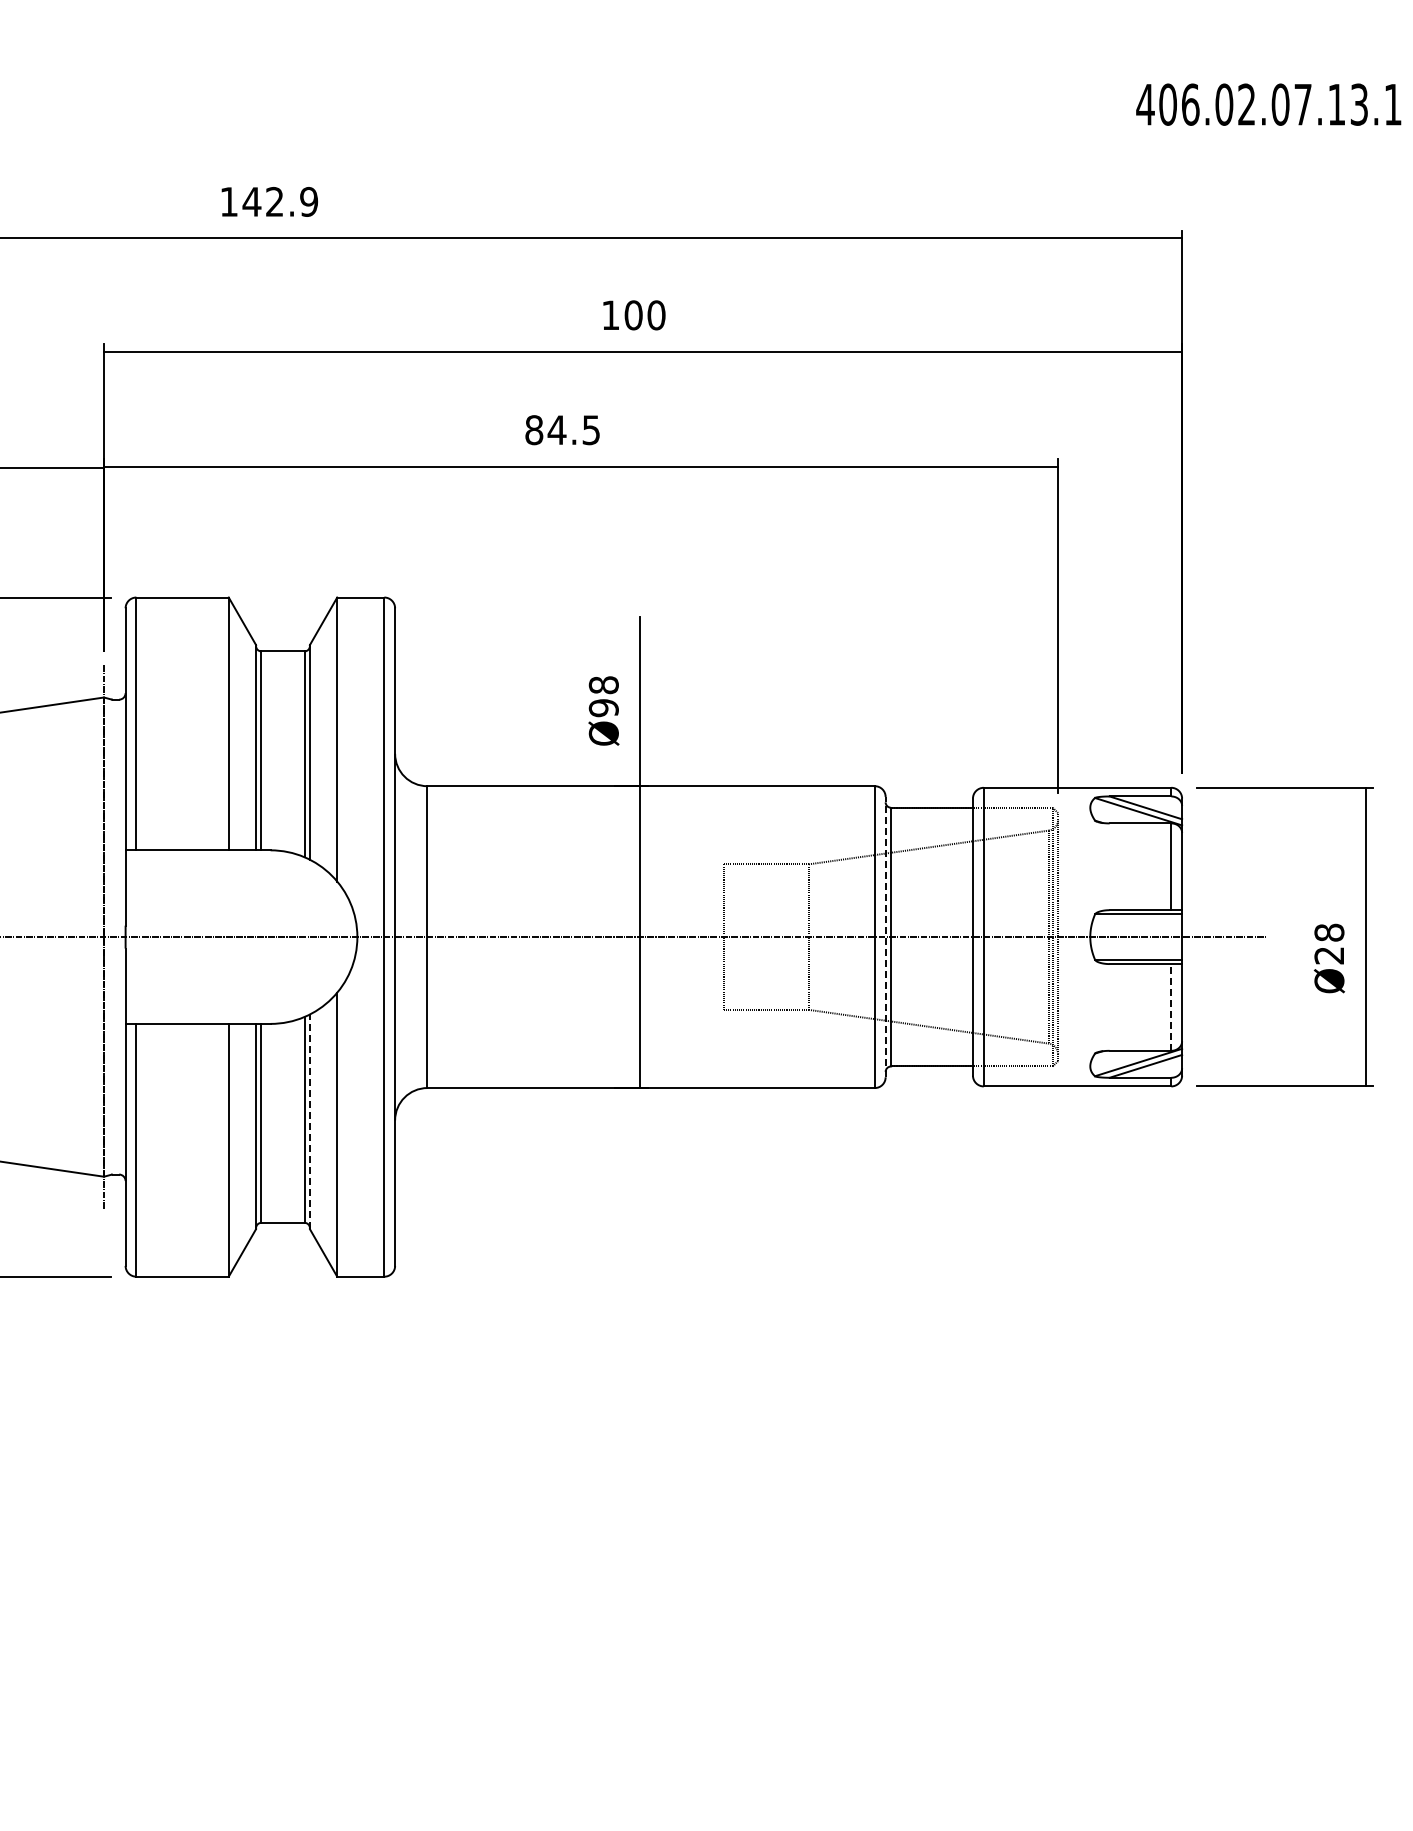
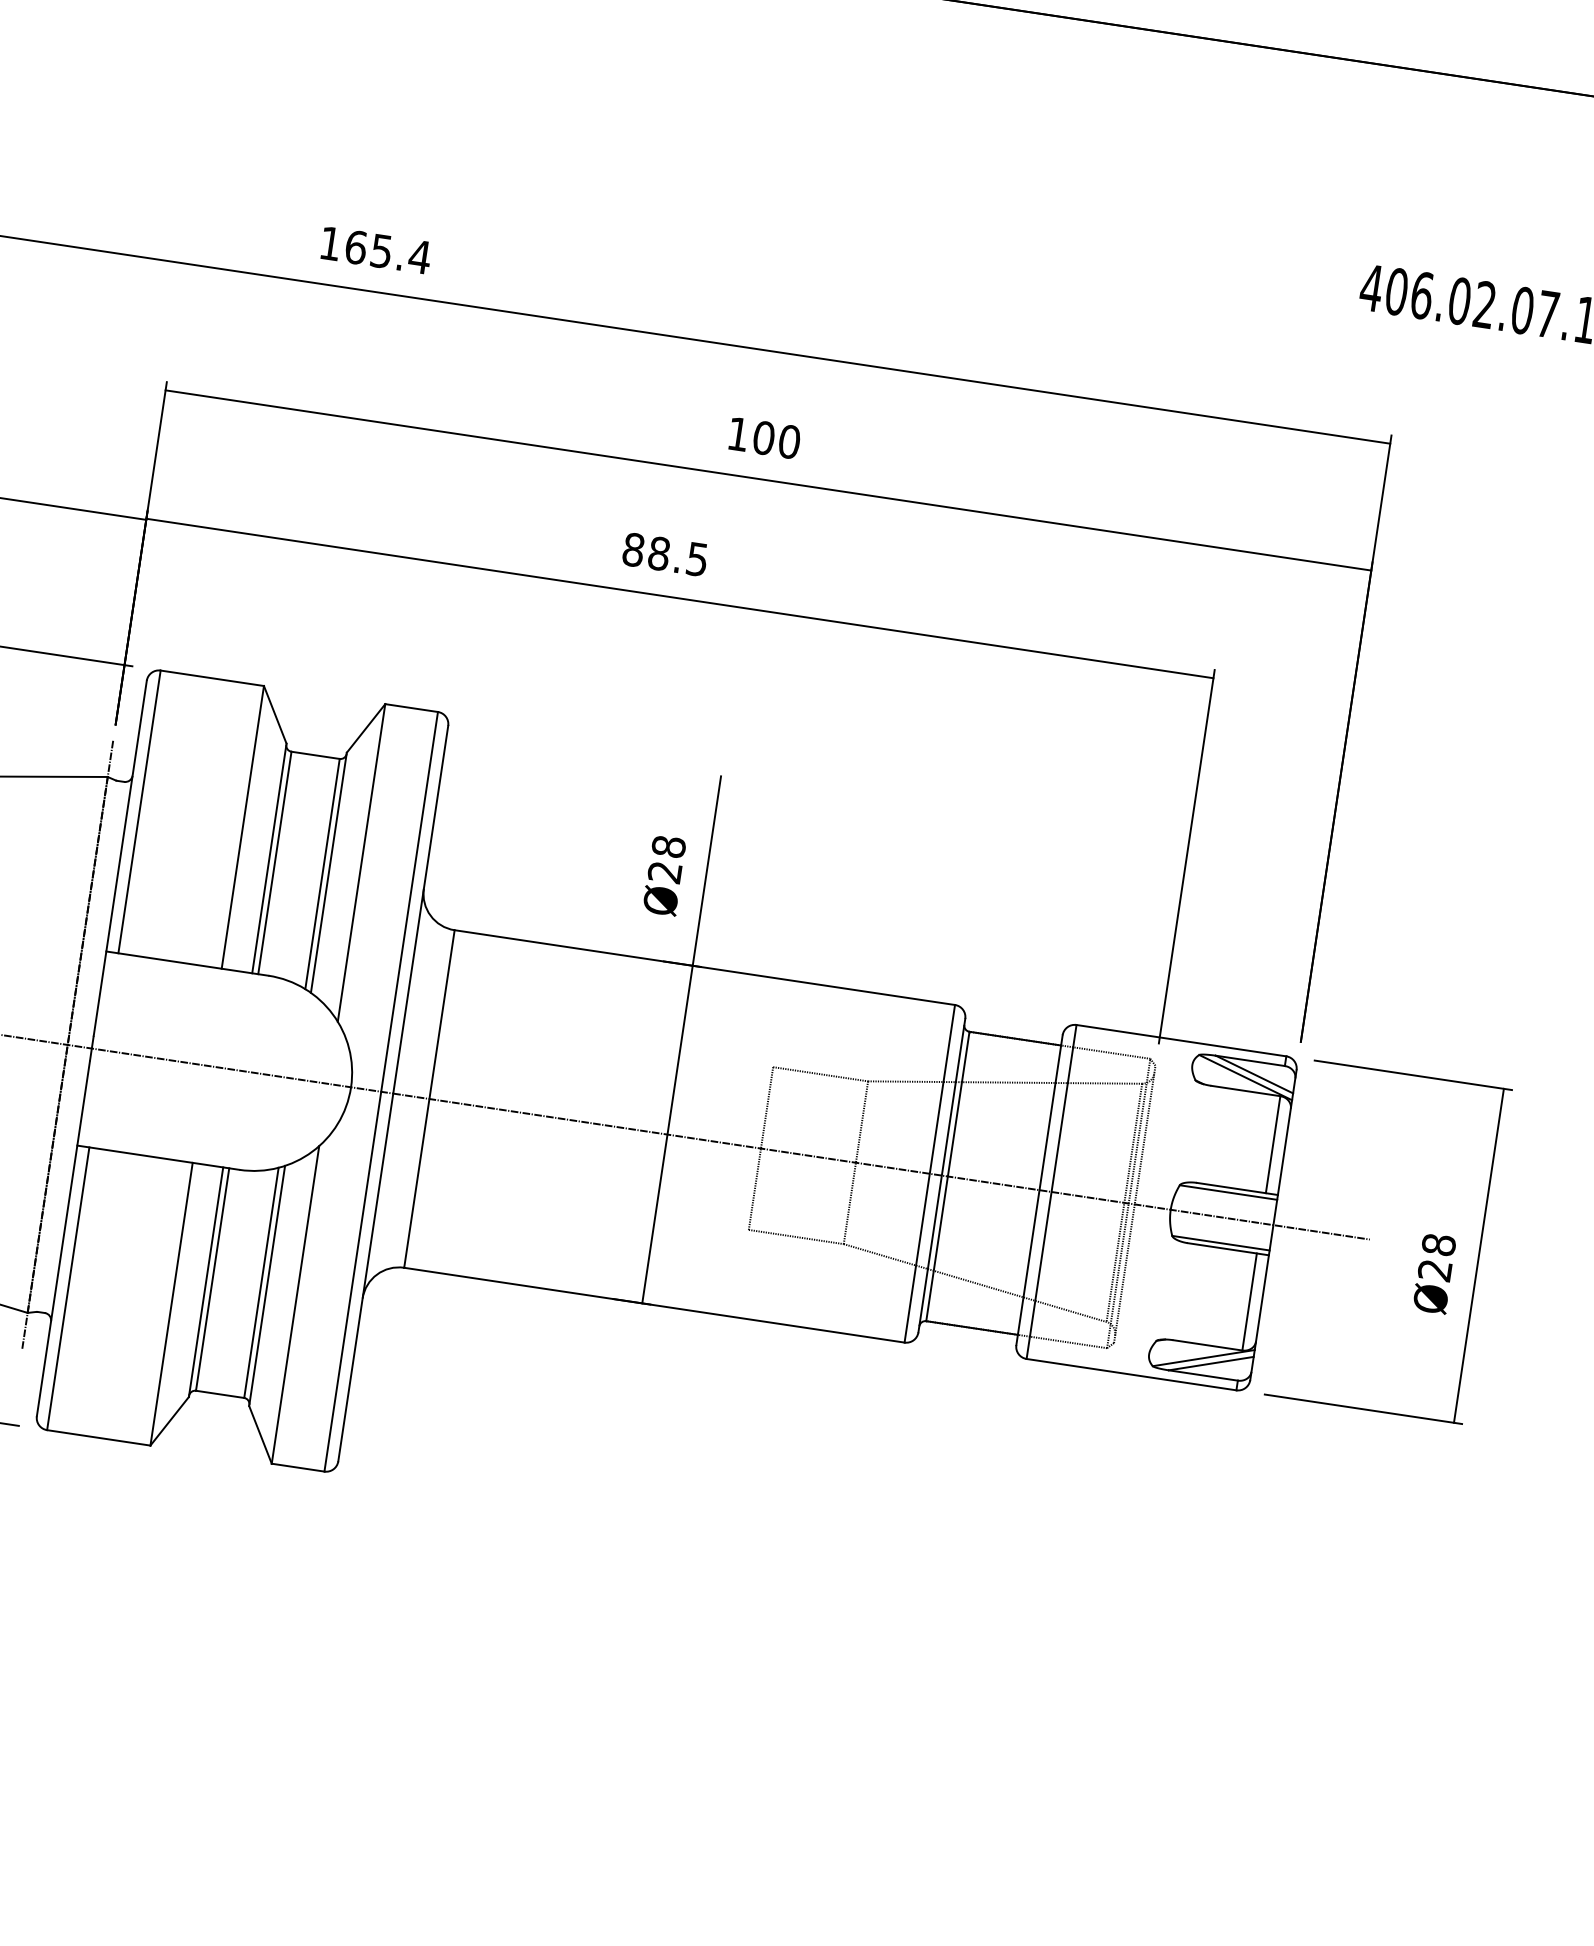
text: (280, 201) -> (388, 251), 142.9 -> 165.4
text: (556, 430) -> (658, 553), 84.5 -> 88.5
text: (603, 708) -> (664, 872), Ø98 -> Ø28
line: (885, 936) -> (941, 1174), dashed -> solid
line: (1171, 1006) -> (1249, 1300), dashed -> solid
line: (309, 1121) -> (266, 1285), dashed -> solid

